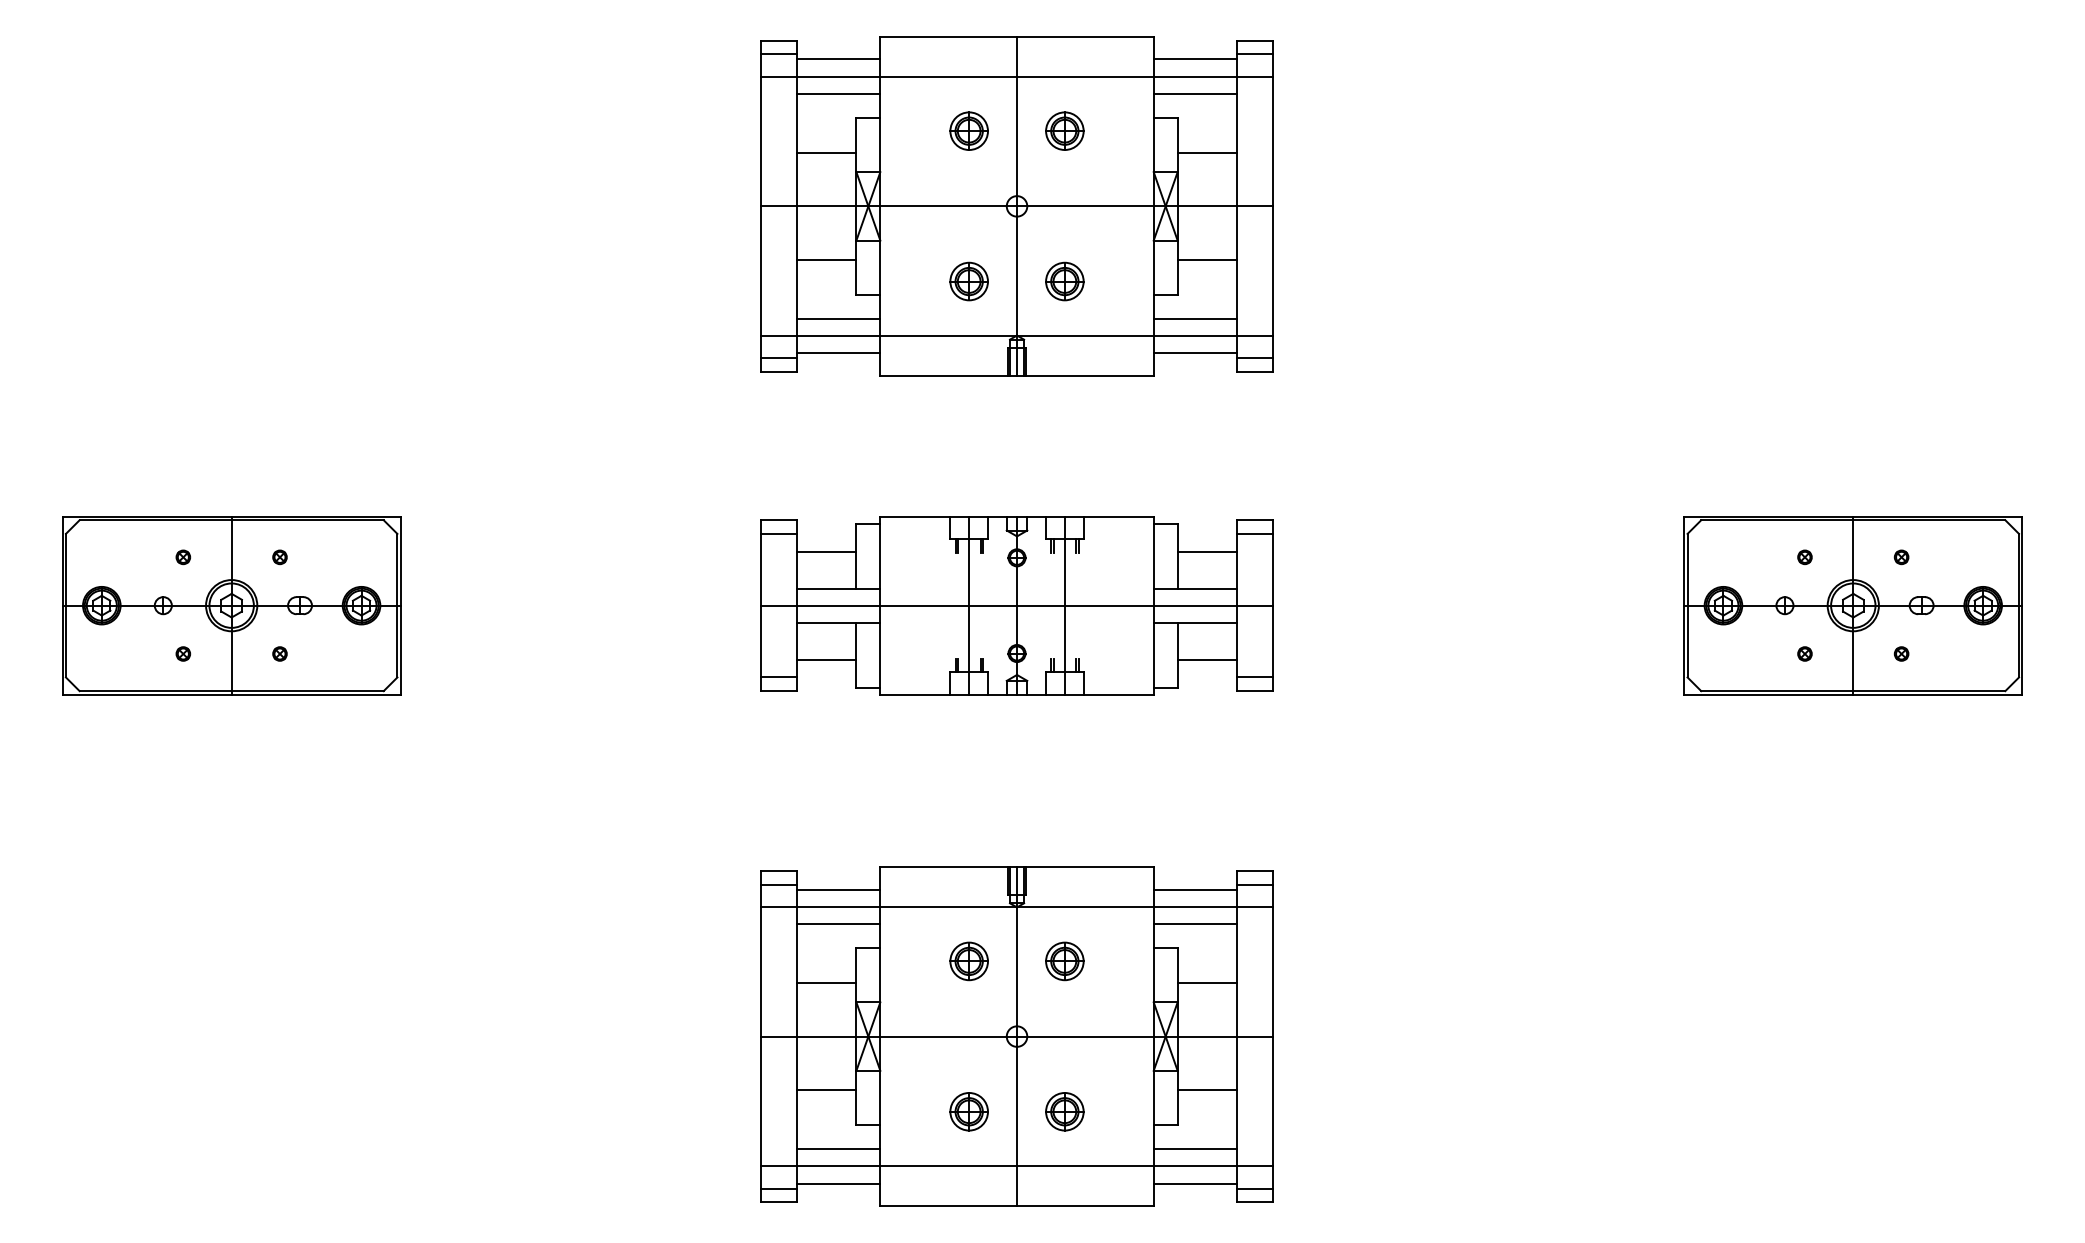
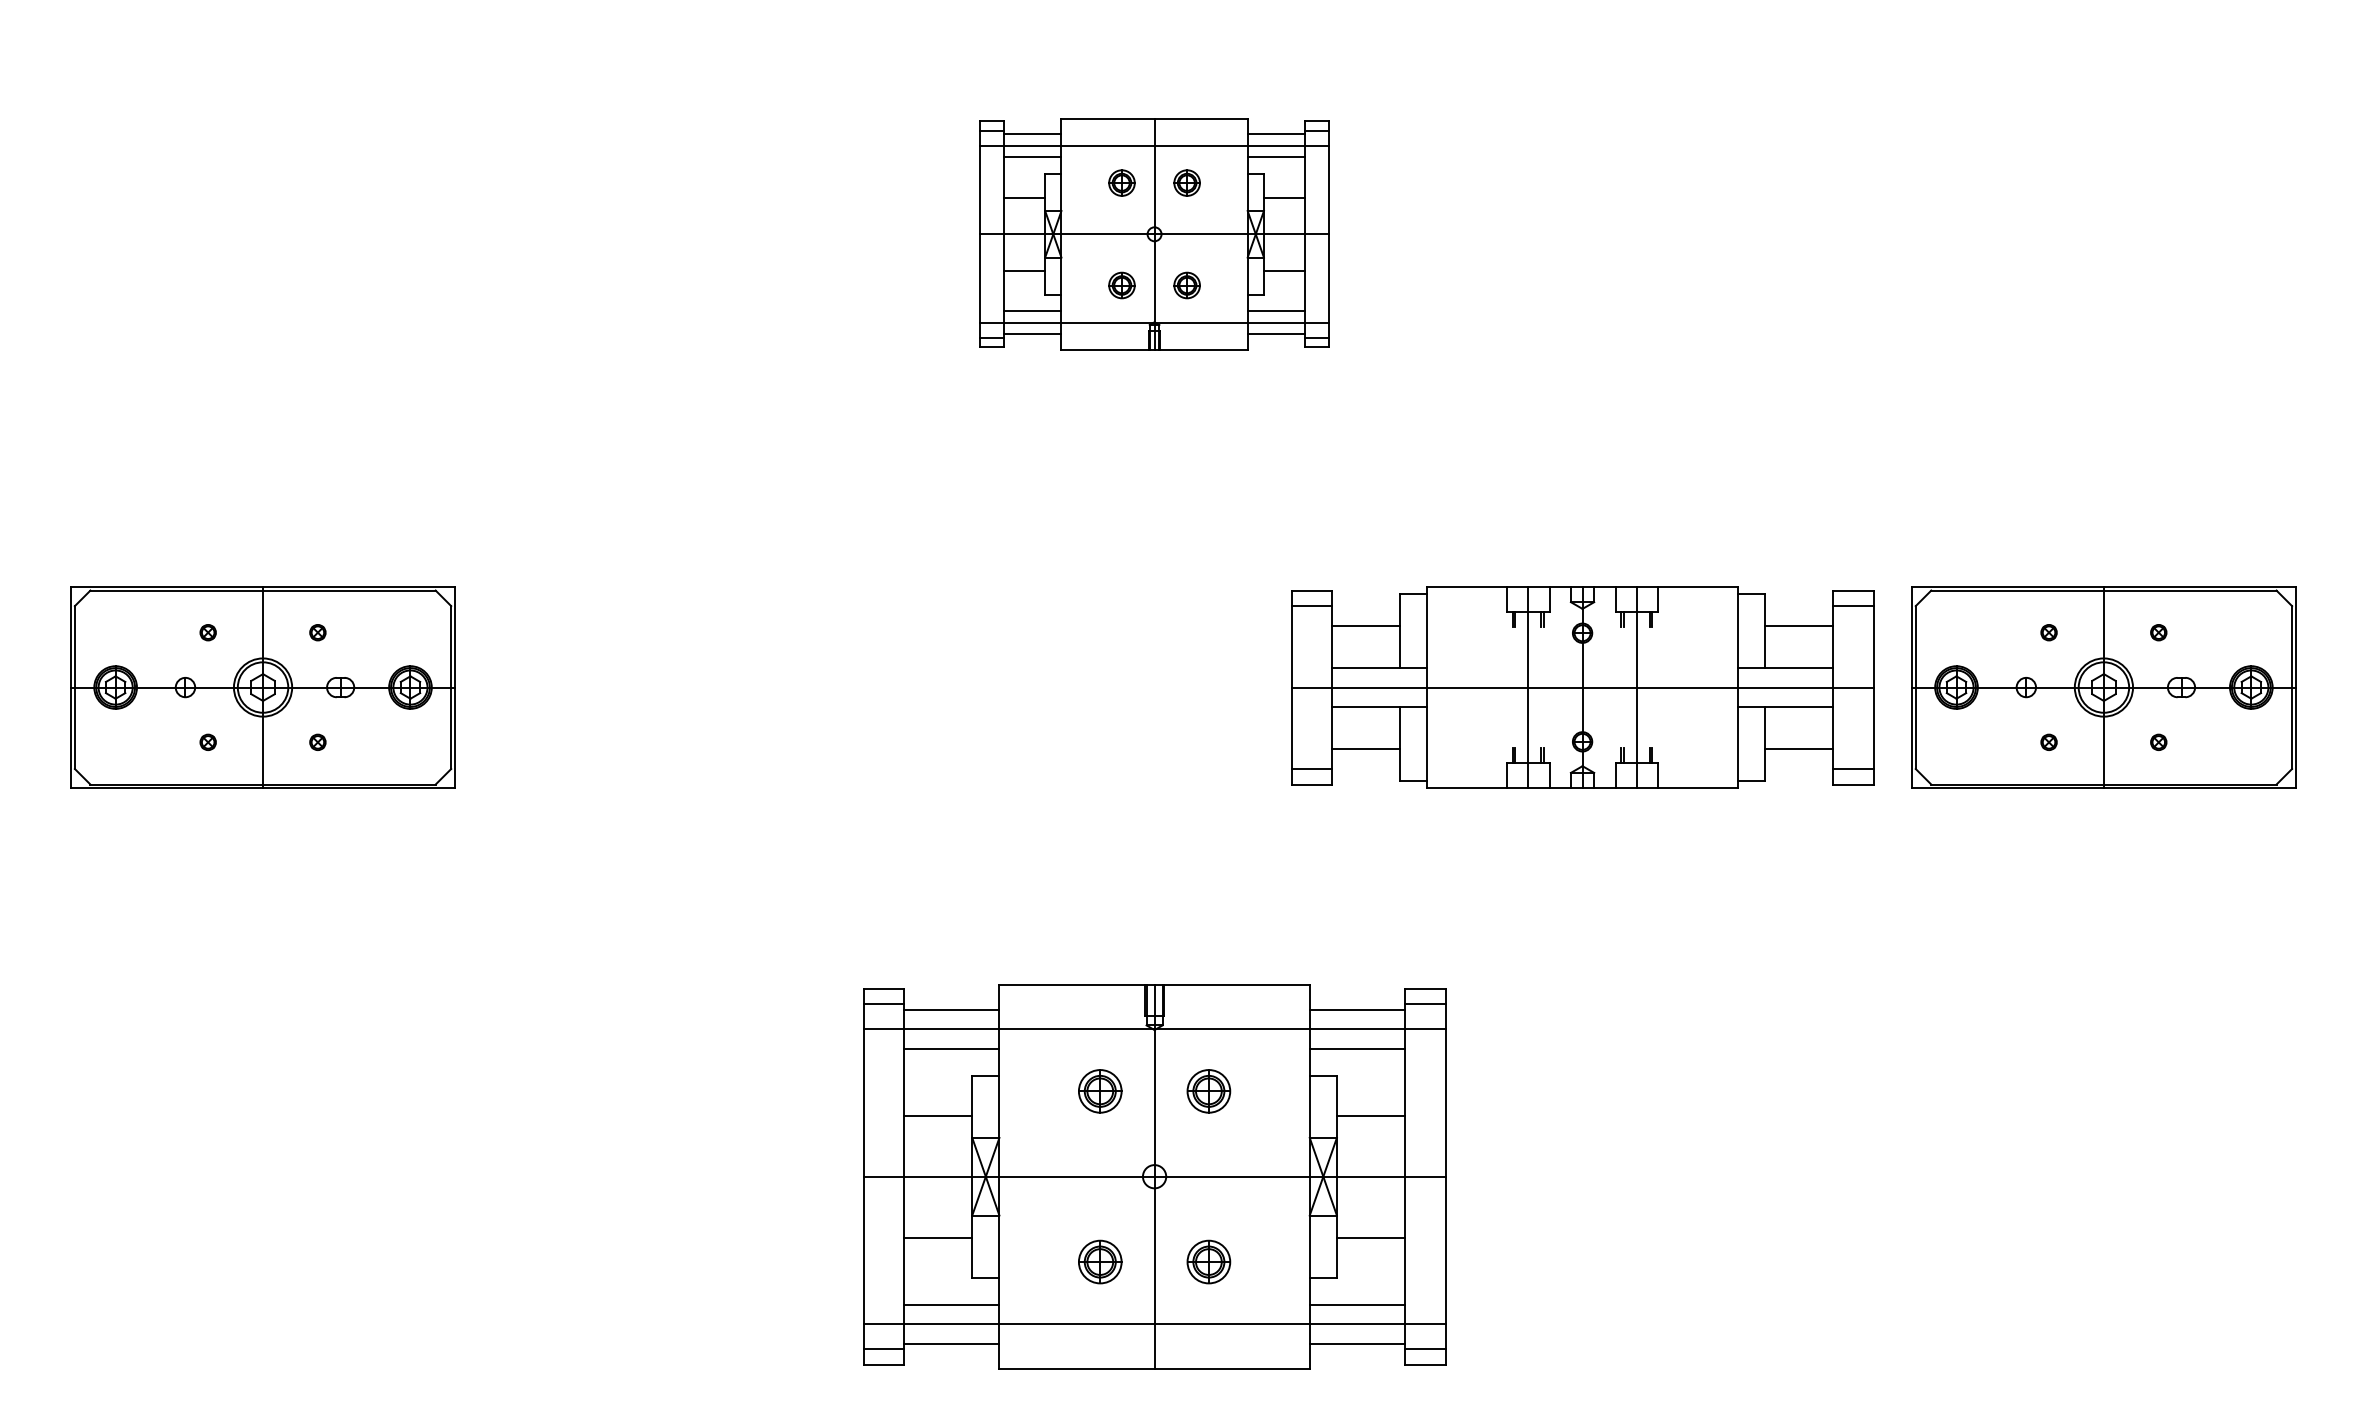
part: (1016, 206) -> (1153, 234), size x0.6
part: (1016, 605) -> (1581, 687), moved

